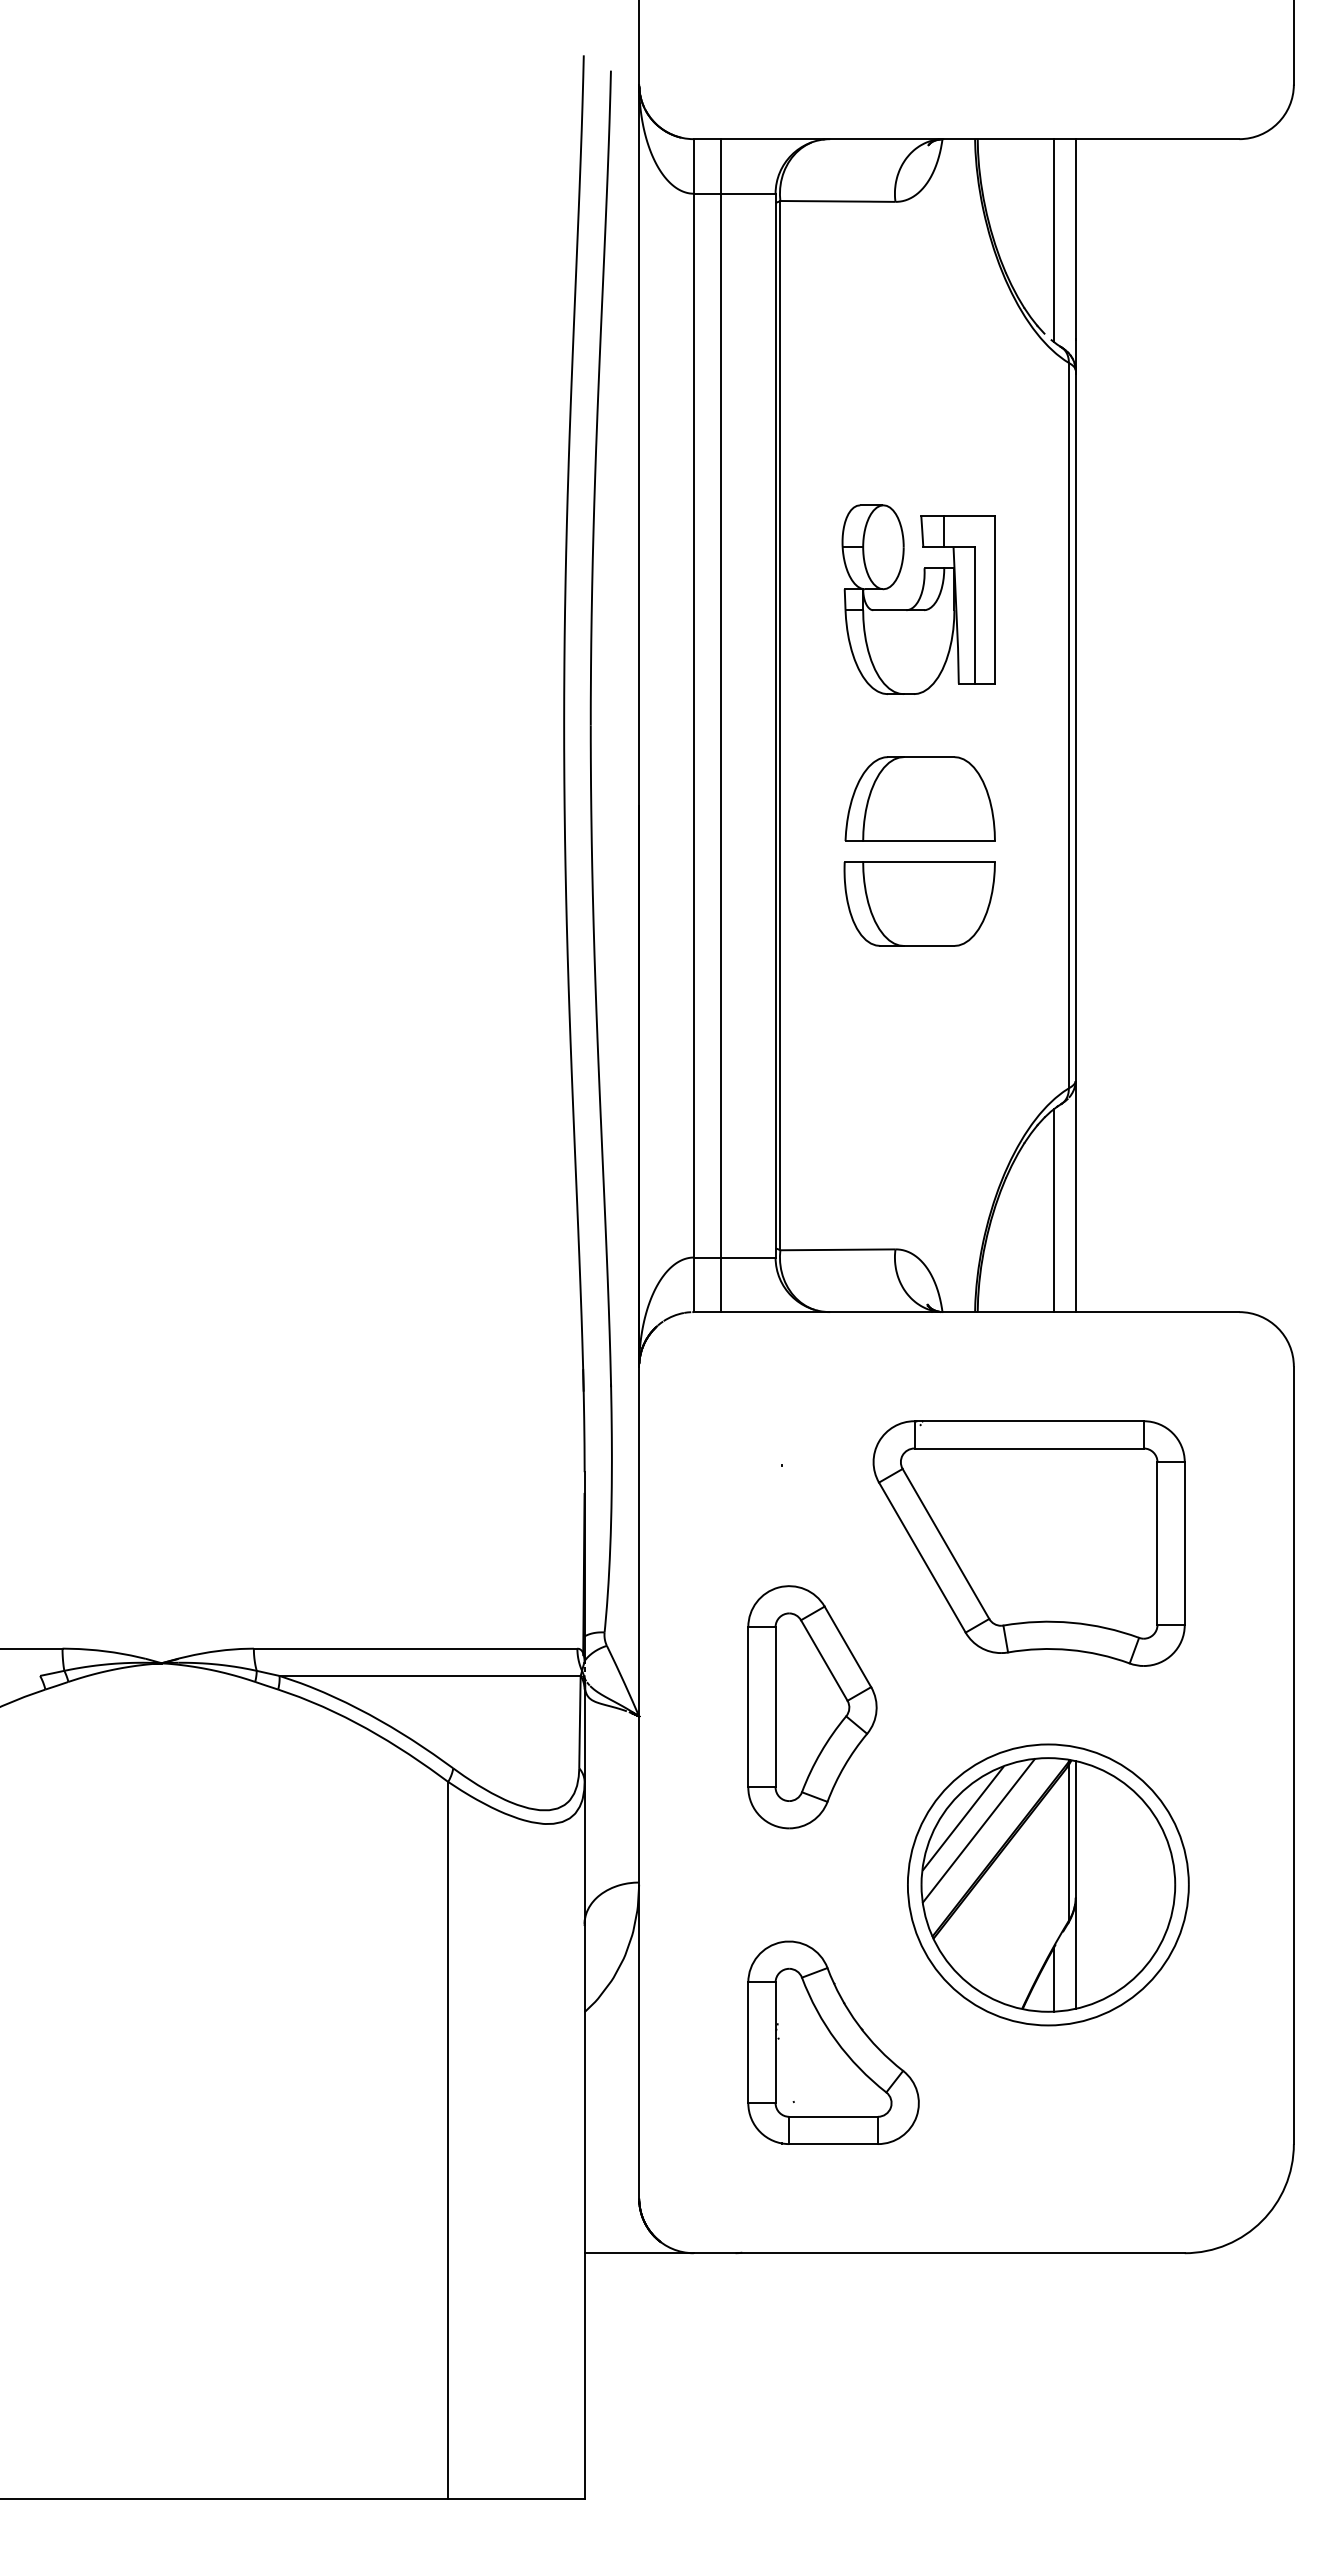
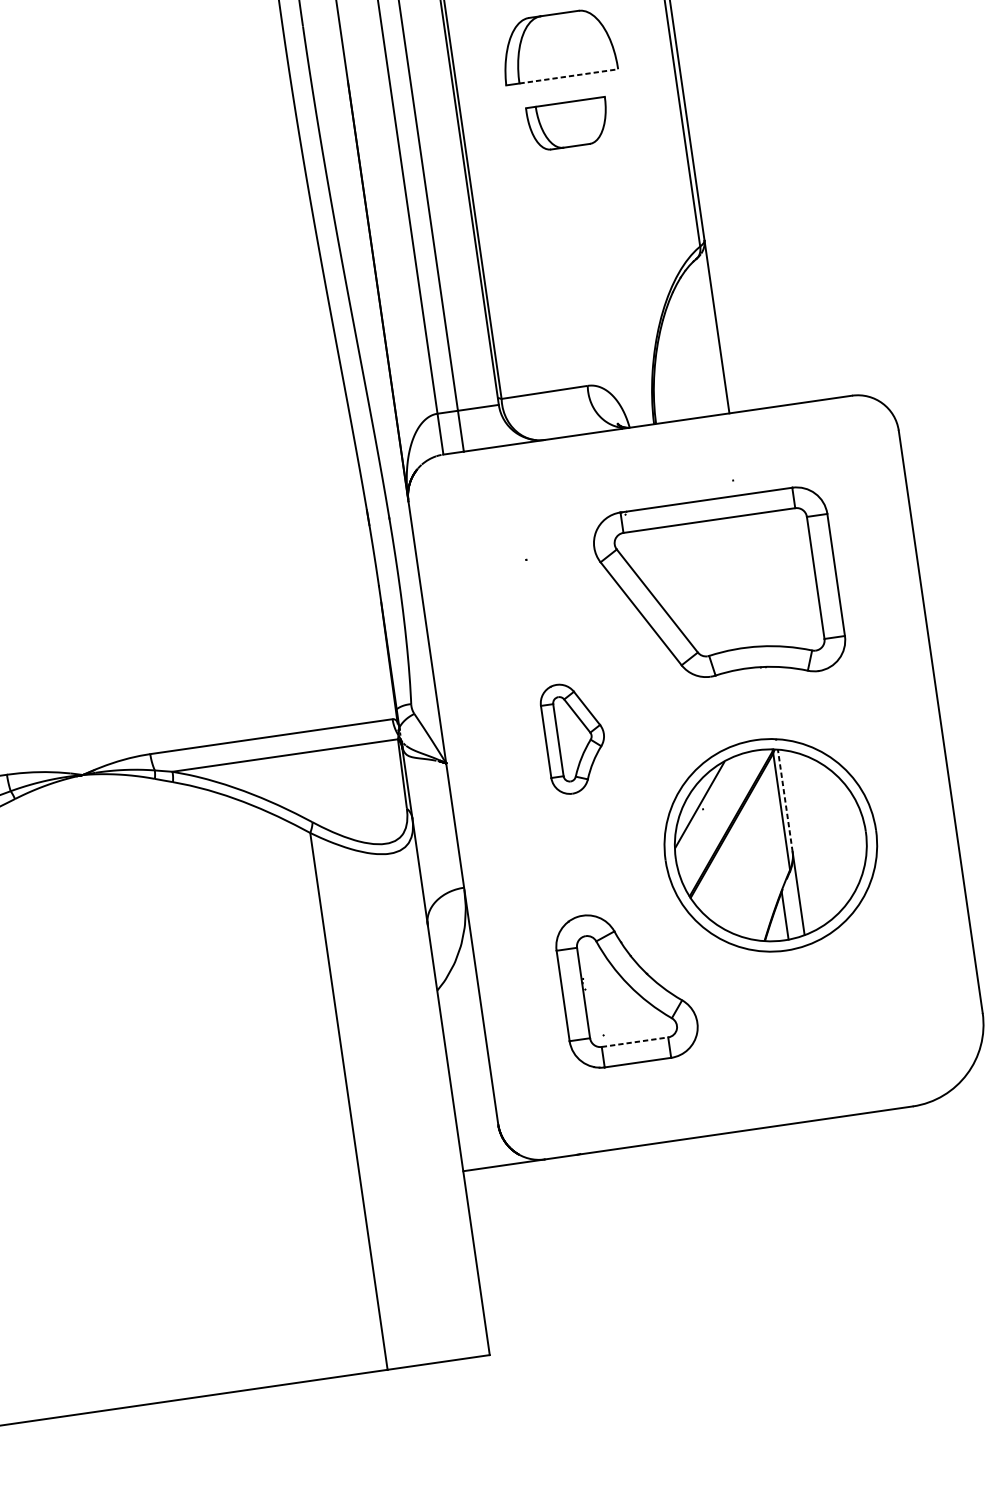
line: (929, 841) -> (569, 76), solid -> dashed
part: (919, 903) -> (568, 124), size x0.7
line: (1053, 1210) -> (701, 339), removed
part: (812, 1707) -> (575, 737), size x0.6
line: (1075, 1829) -> (785, 800), solid -> dashed
line: (978, 1830) -> (712, 812), removed
line: (834, 2116) -> (635, 1041), solid -> dashed

